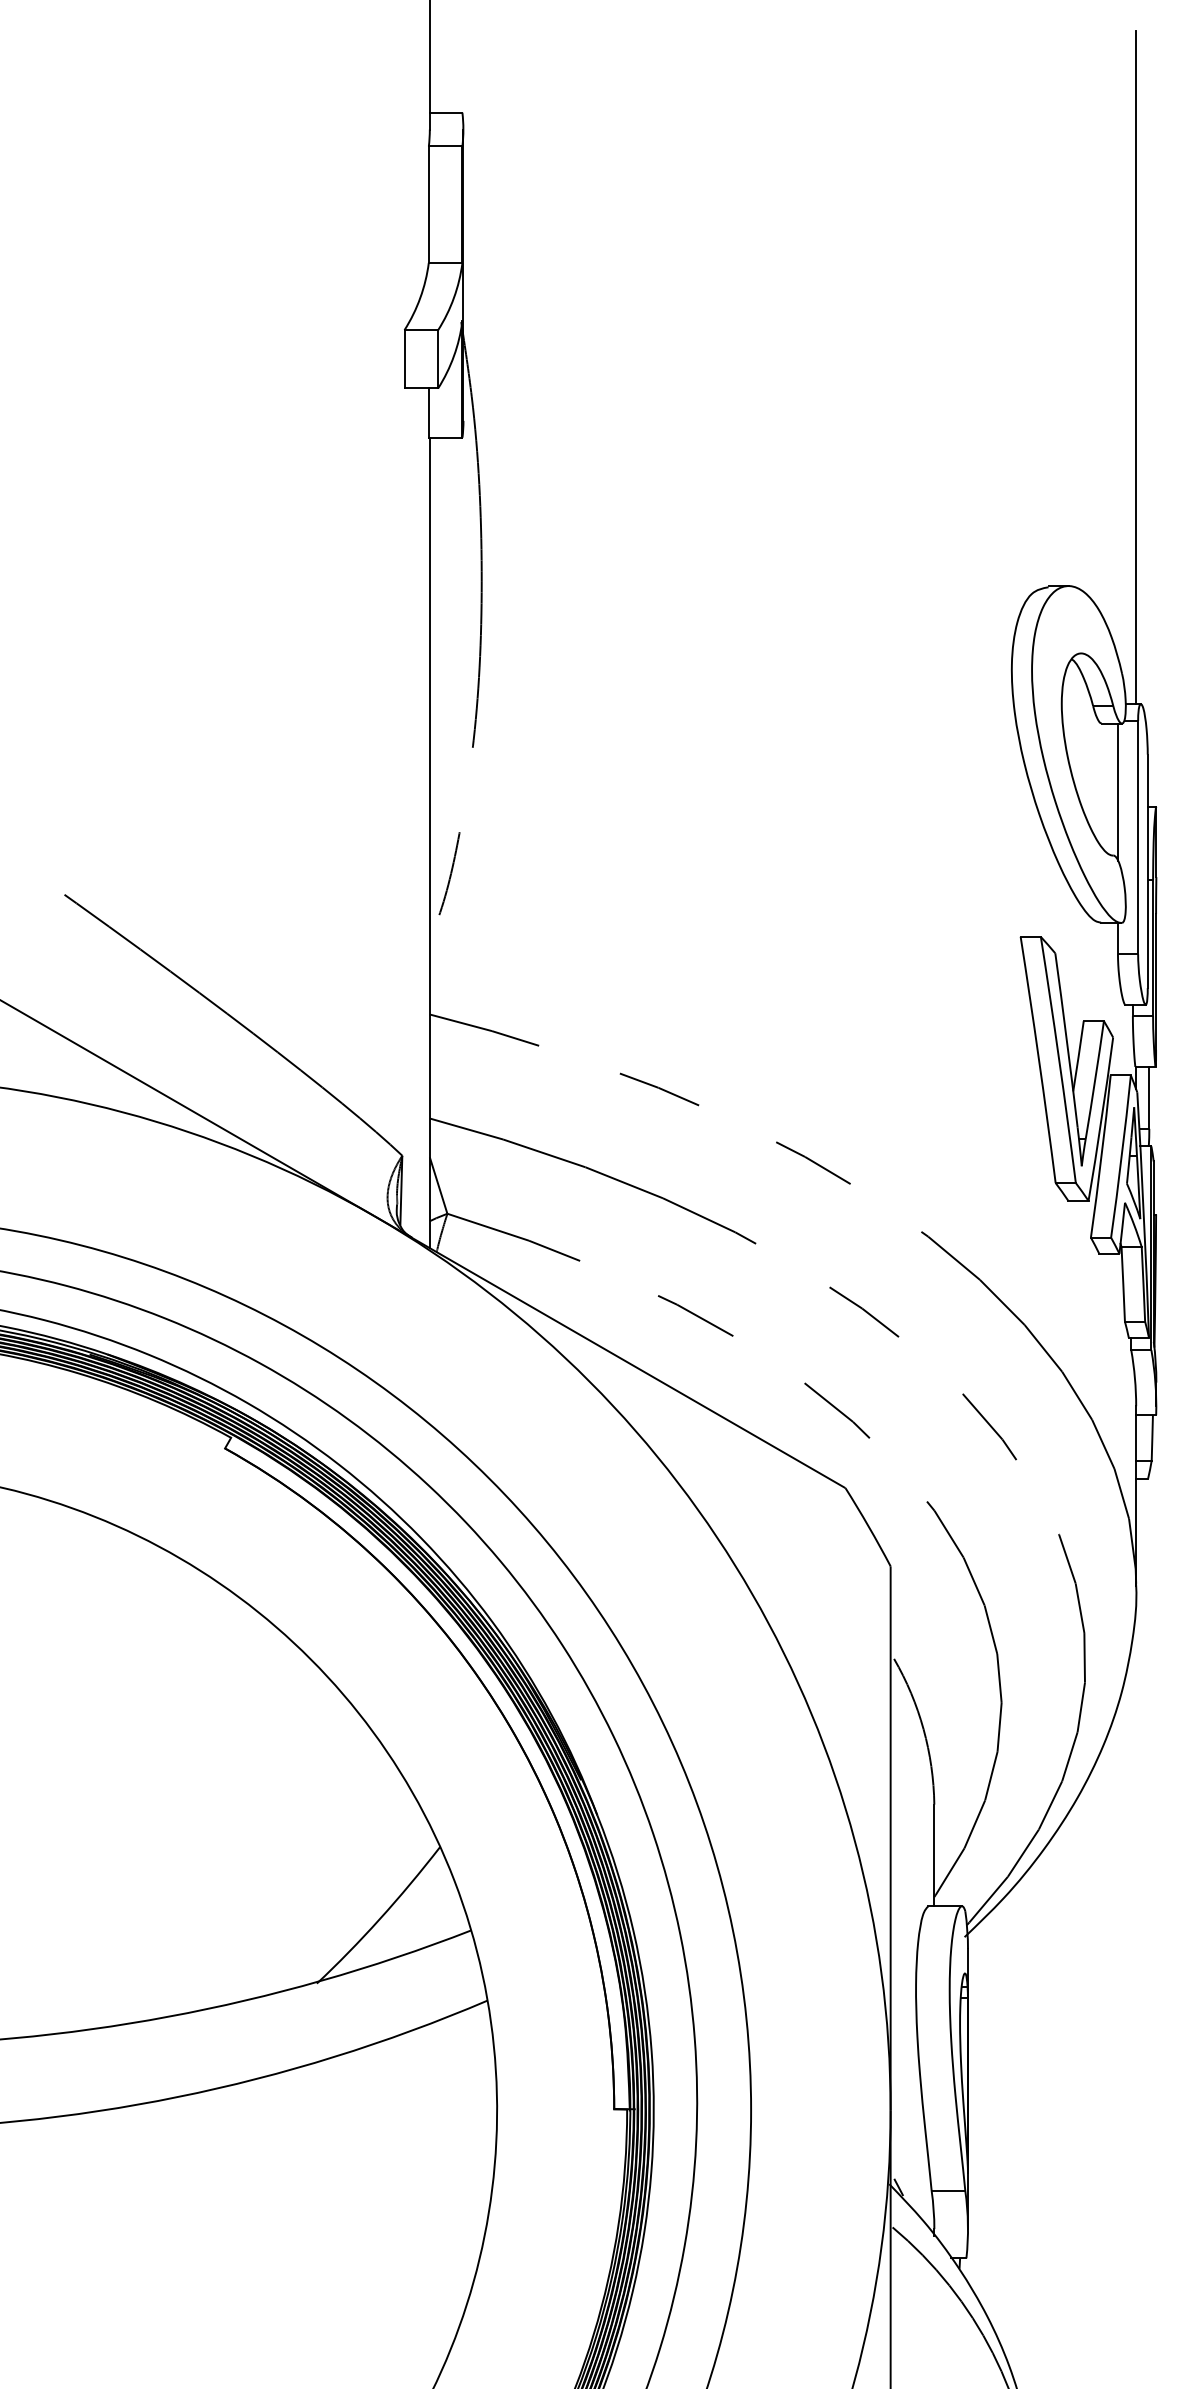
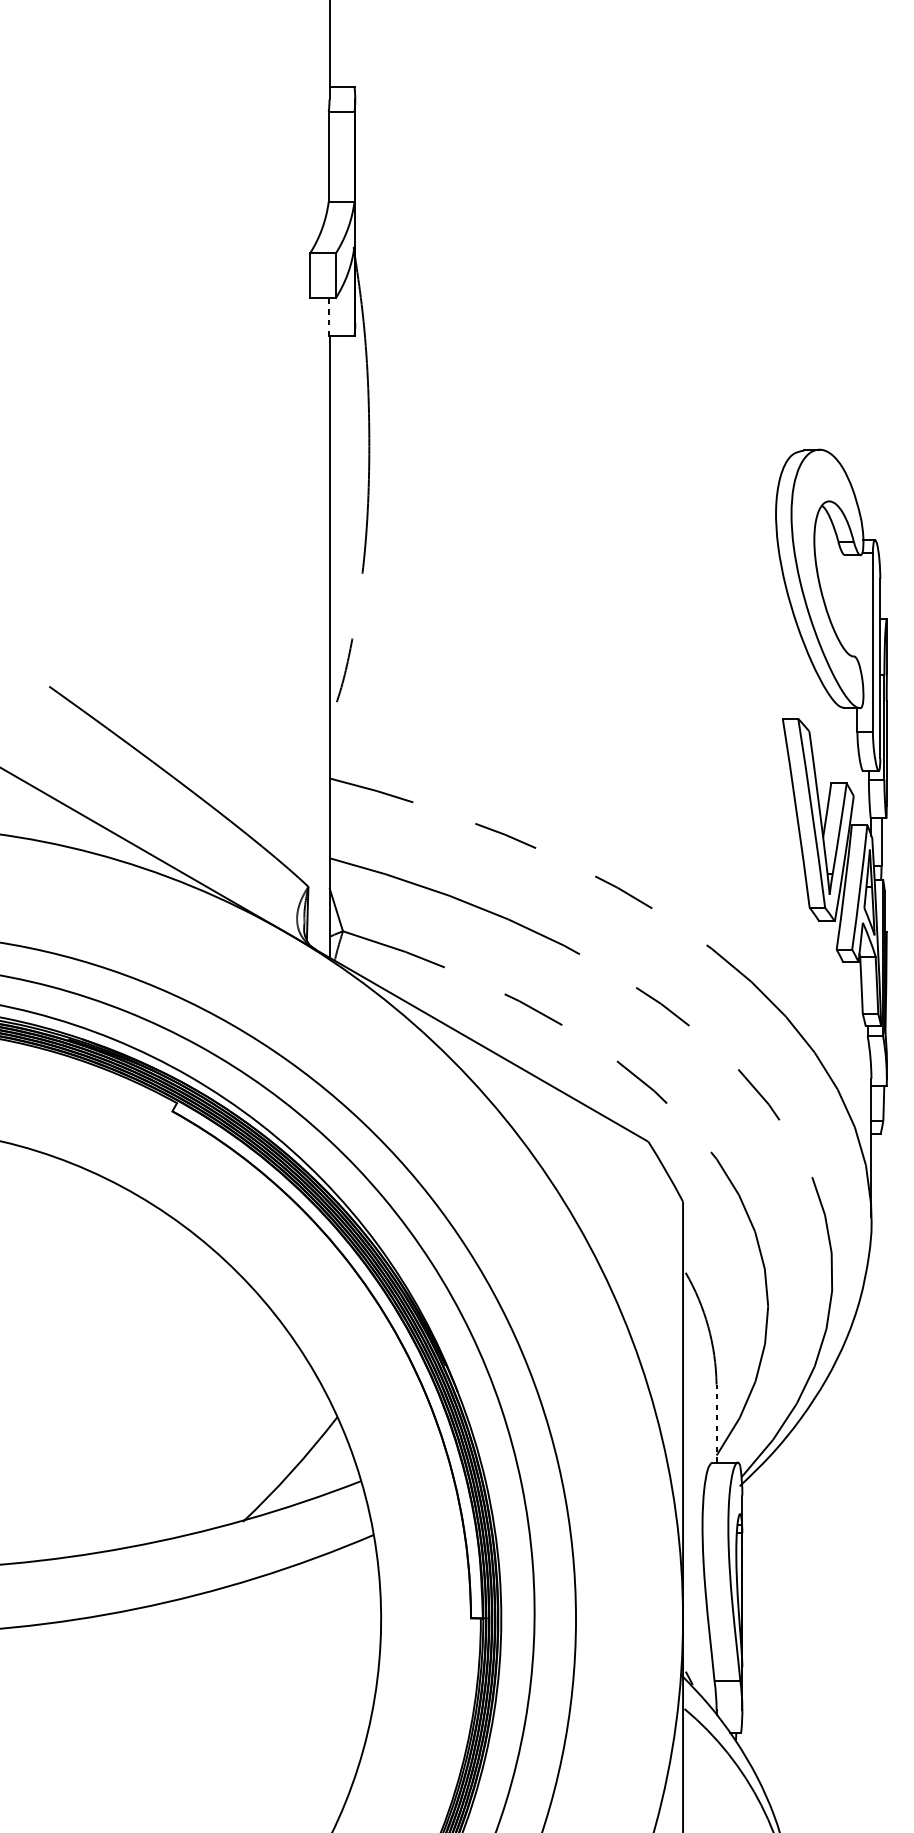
line: (1136, 367) -> (871, 282), removed
line: (428, 413) -> (328, 317), solid -> dashed
line: (1117, 791) -> (857, 607), removed
line: (934, 1855) -> (716, 1423), solid -> dashed

